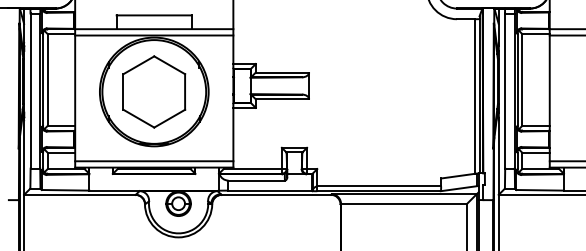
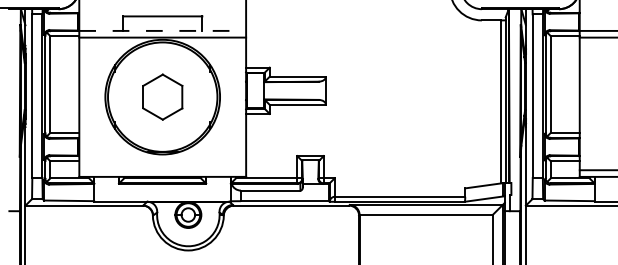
line: (154, 29) -> (162, 31), solid -> dashed
part: (154, 91) -> (162, 96), size x0.6
line: (154, 161) -> (162, 170), removed

